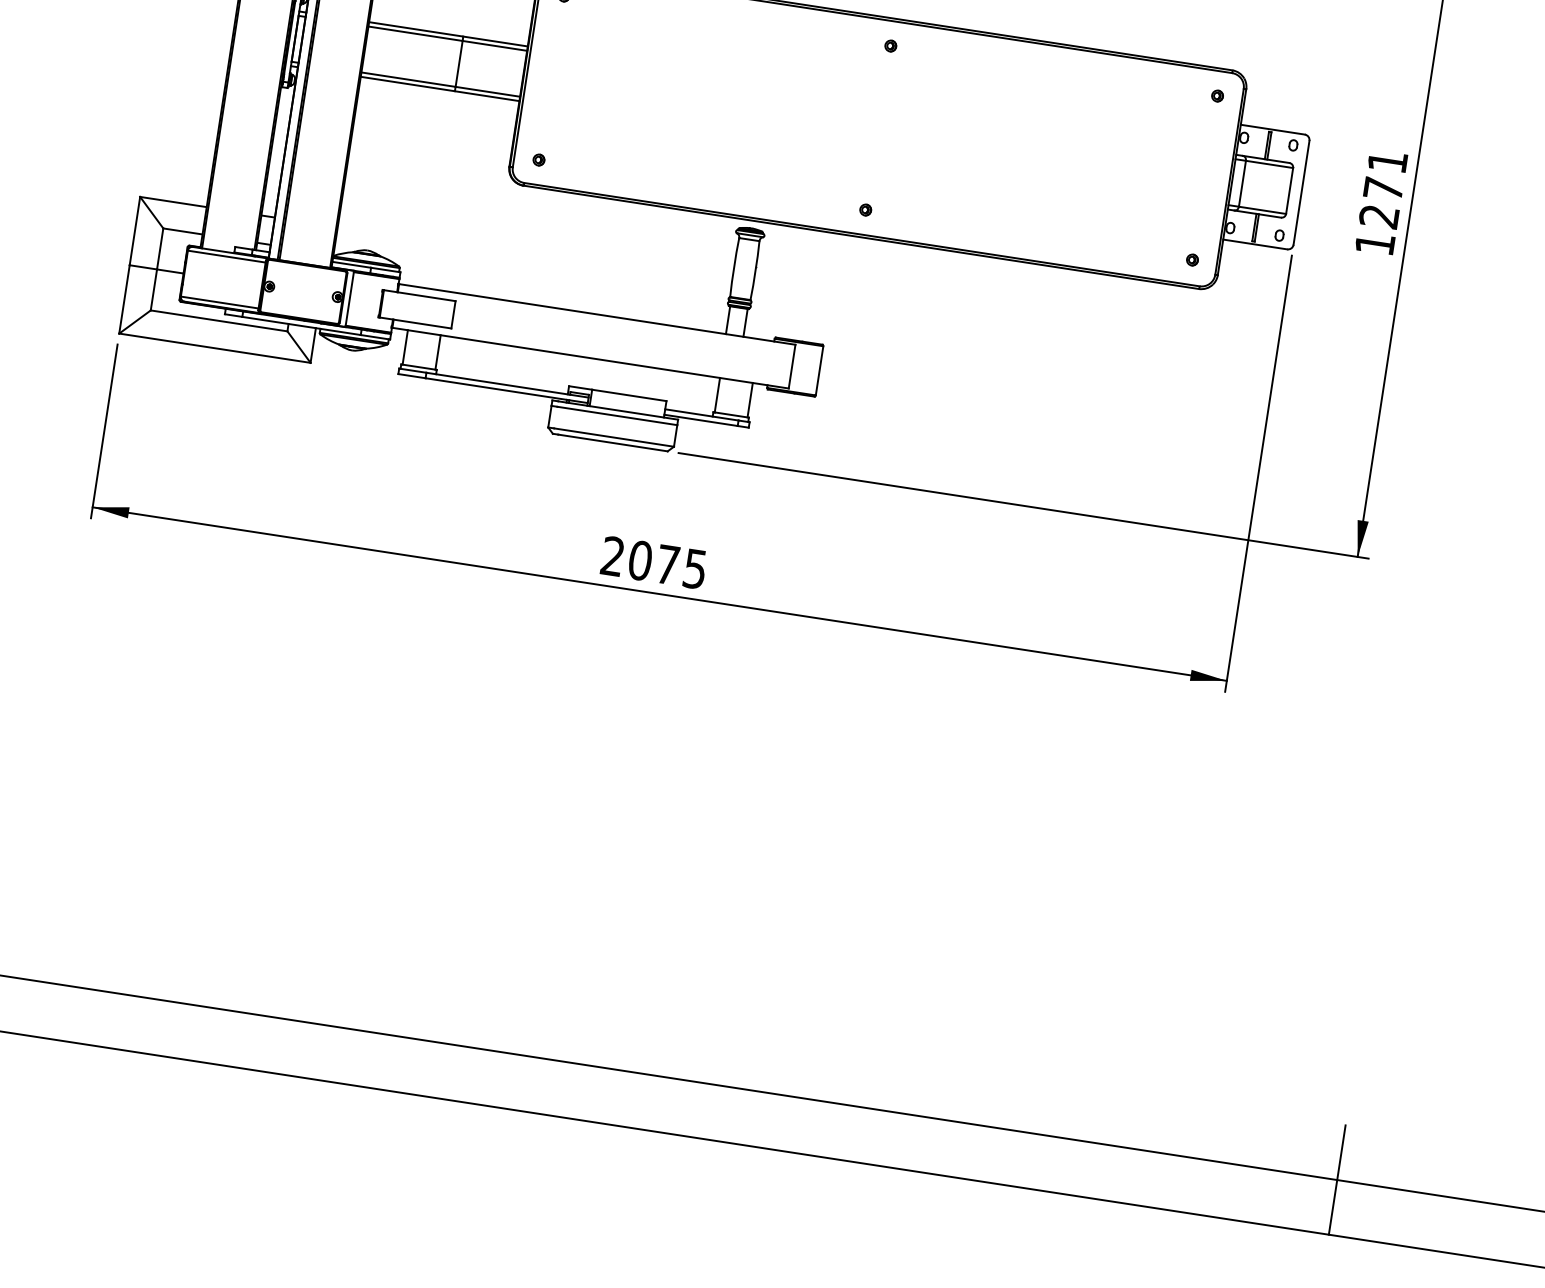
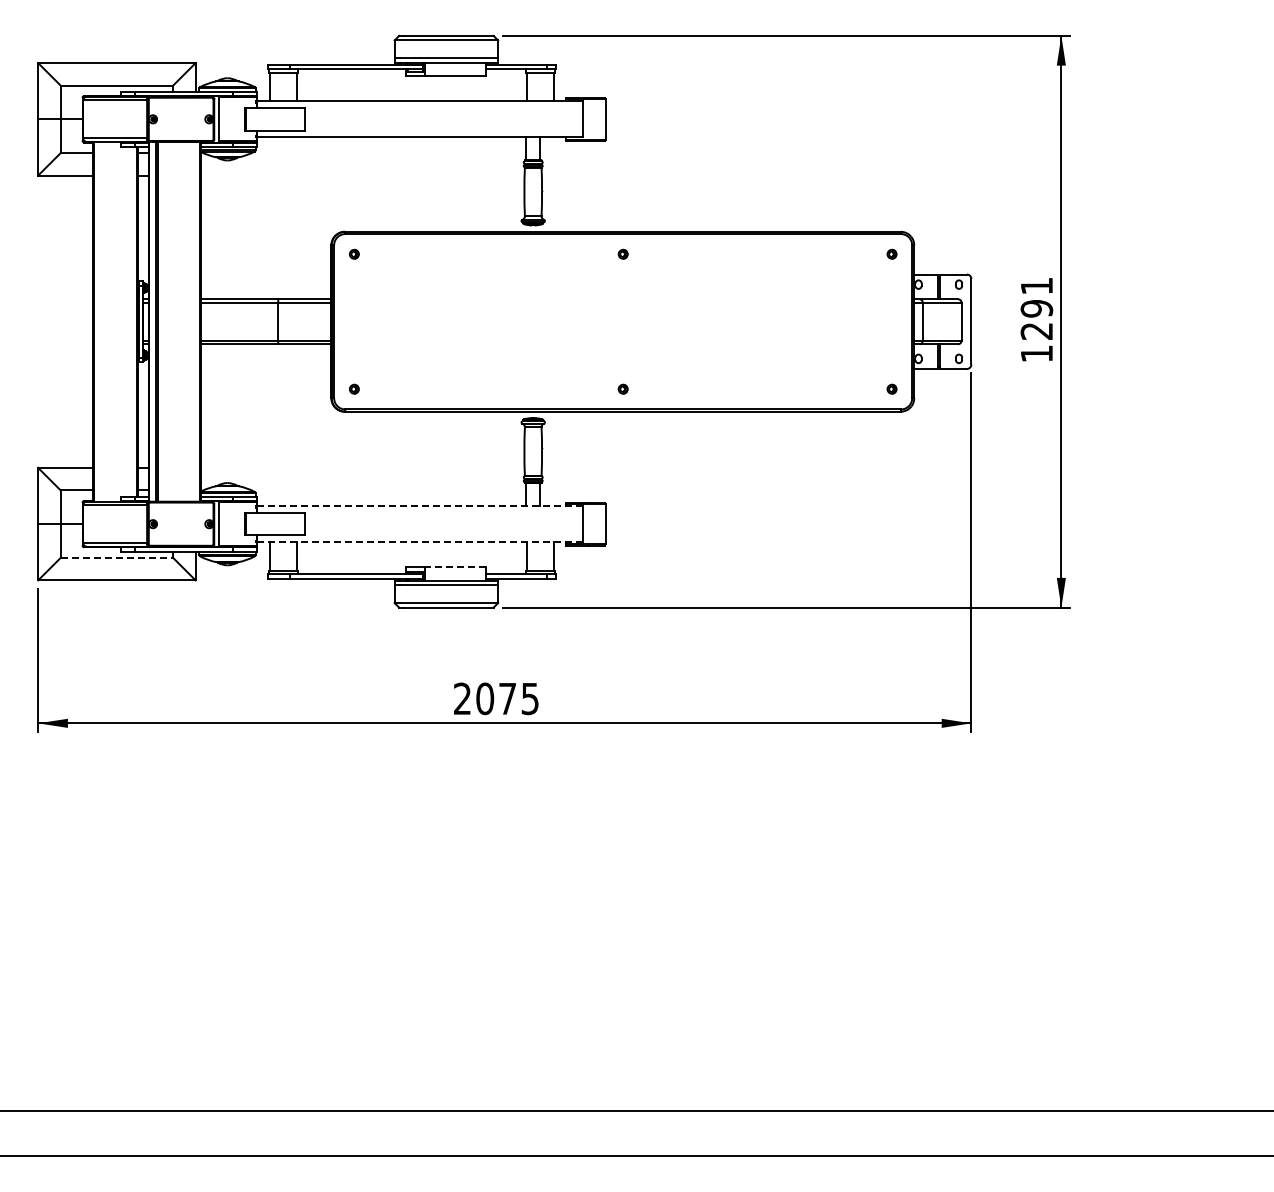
text: (1383, 188) -> (1036, 308), 1271 -> 1291
line: (596, 314) -> (419, 506), solid -> dashed
line: (219, 320) -> (117, 557), solid -> dashed
line: (589, 358) -> (419, 542), solid -> dashed
line: (628, 395) -> (455, 567), solid -> dashed
line: (1337, 1180) -> (1121, 1111), removed

